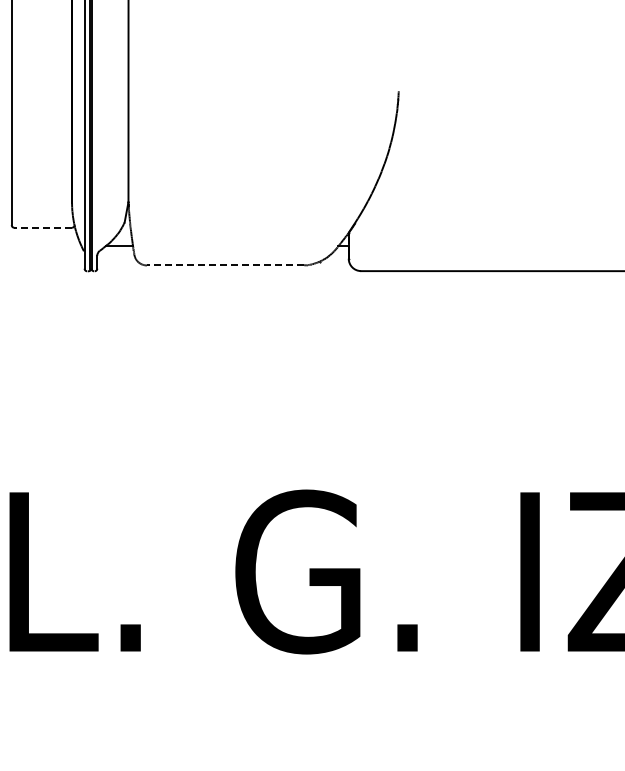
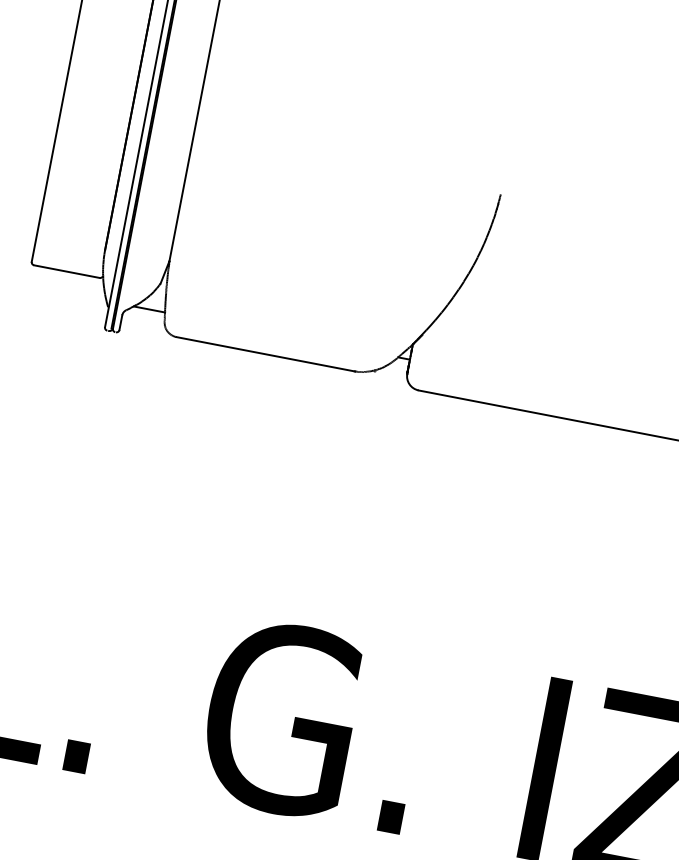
line: (43, 227) -> (67, 271), dashed -> solid
line: (224, 265) -> (264, 354), dashed -> solid

